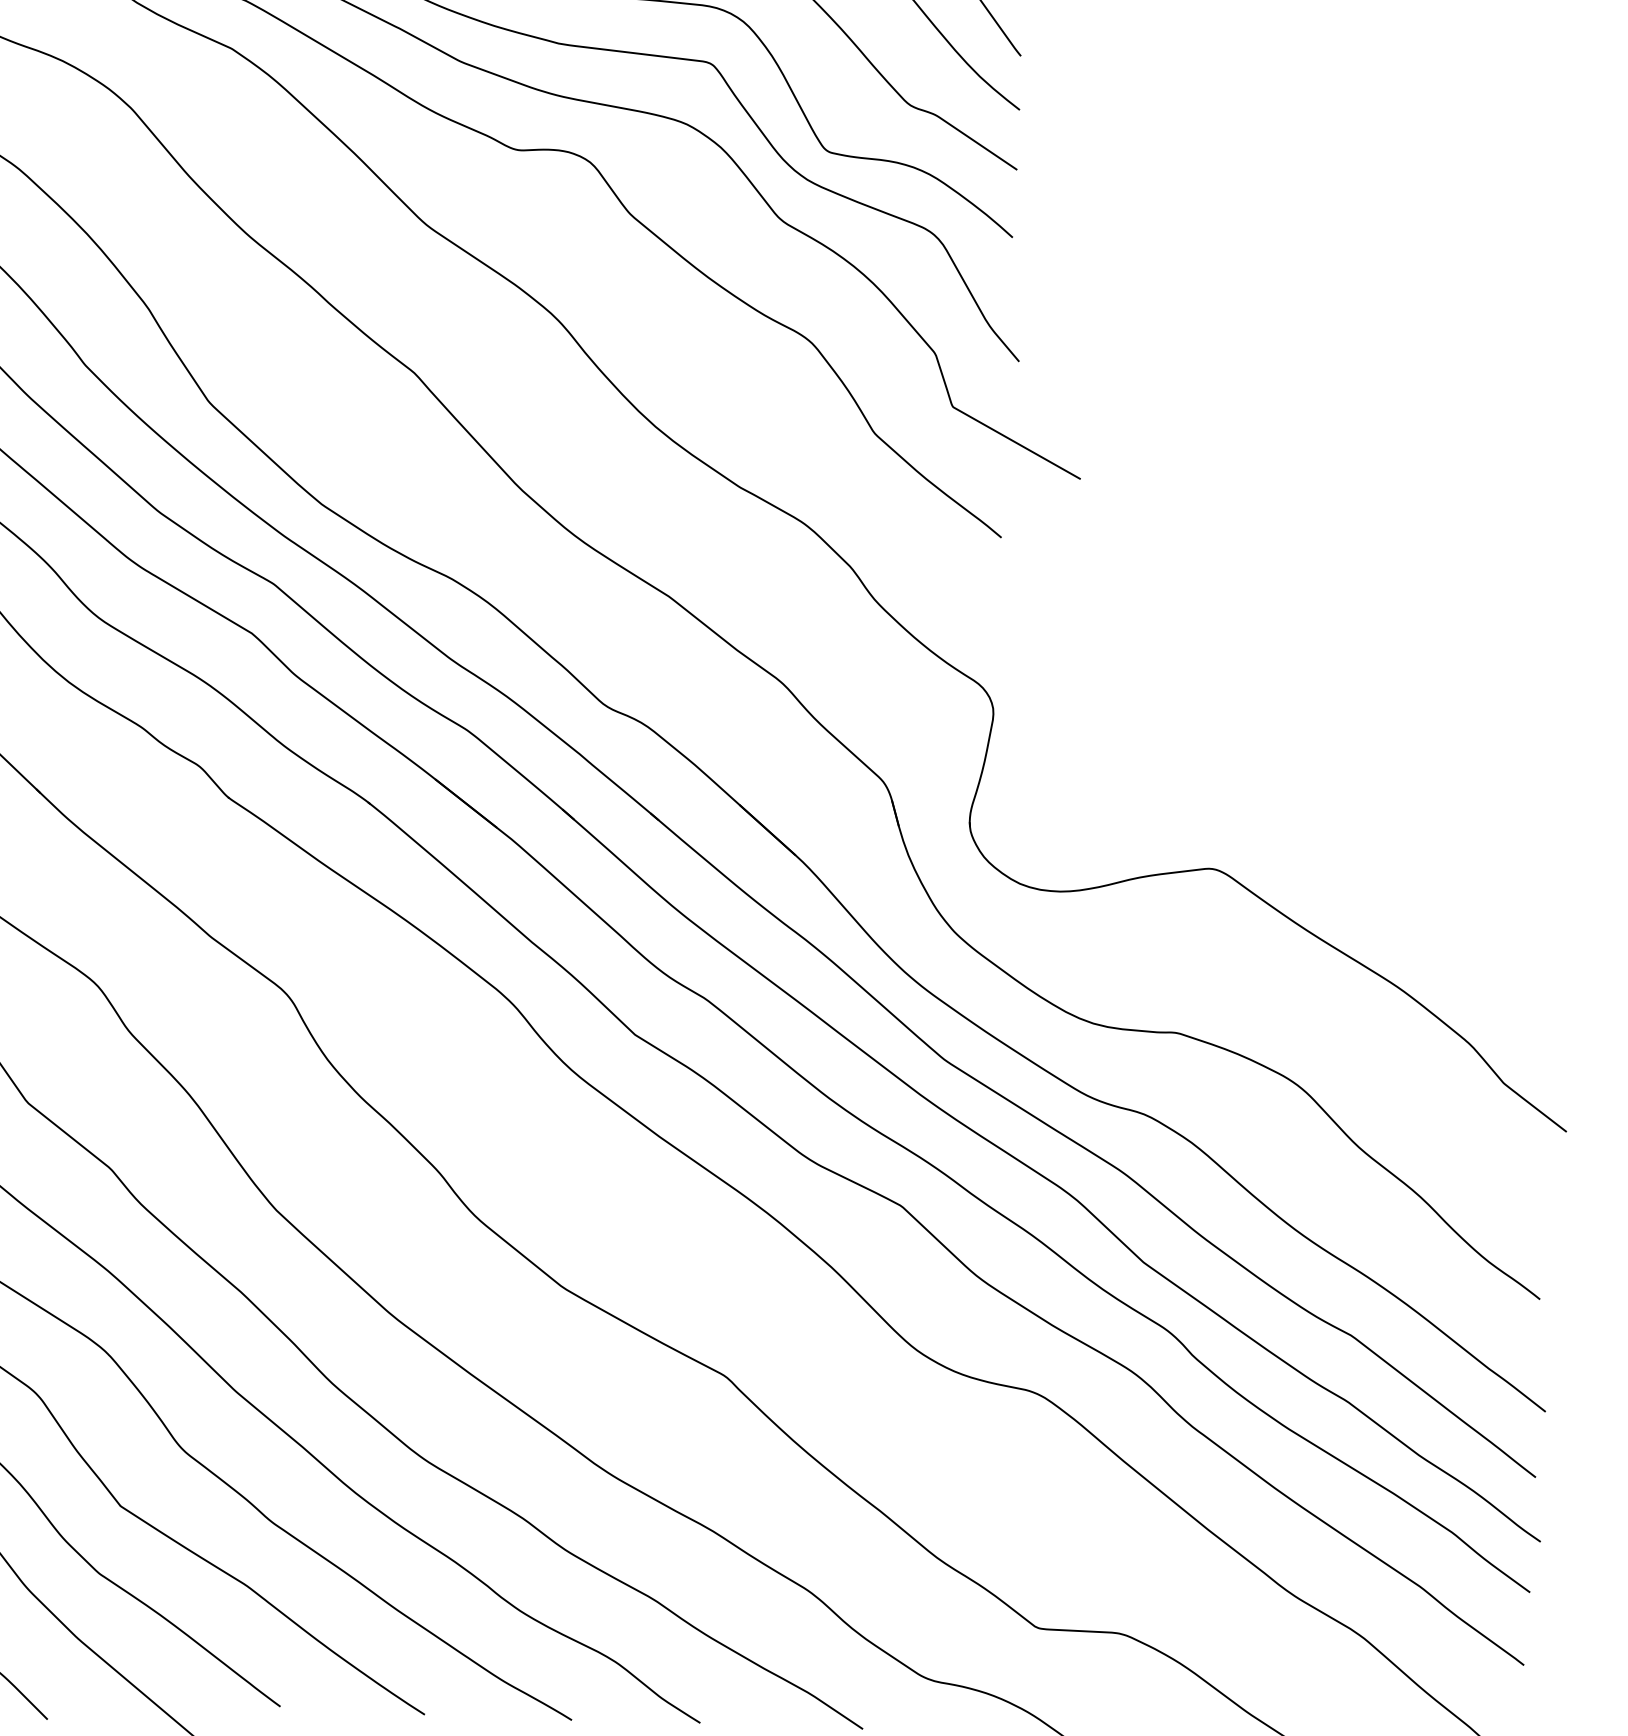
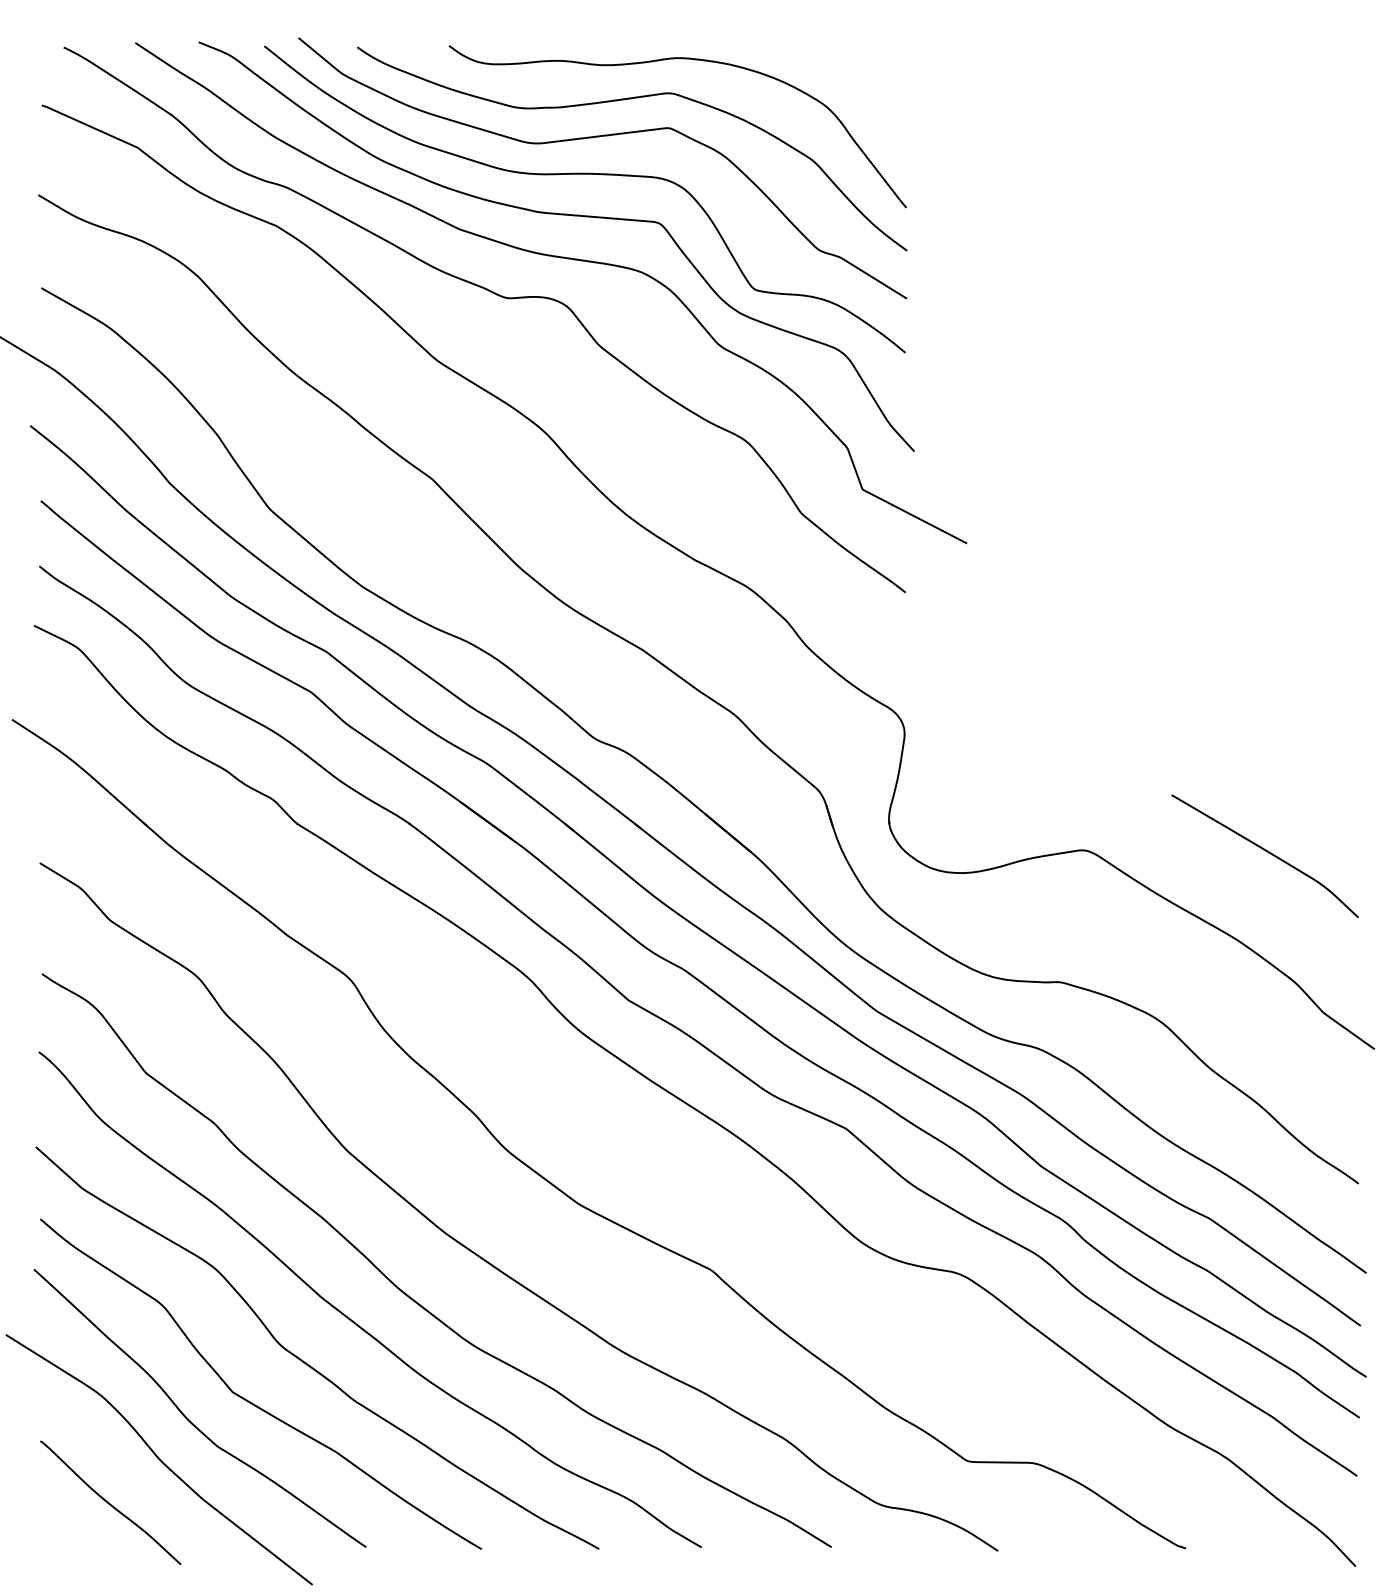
curve: (1439, 879) -> (1265, 851), added

